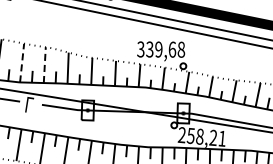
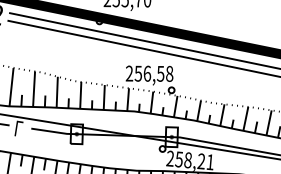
text: (156, 49) -> (144, 73), 339,68 -> 256,58
line: (22, 62) -> (11, 86), dashed -> solid
line: (45, 65) -> (34, 89), dashed -> solid

